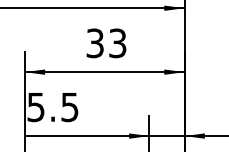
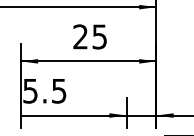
text: (105, 42) -> (89, 36), 33 -> 25

